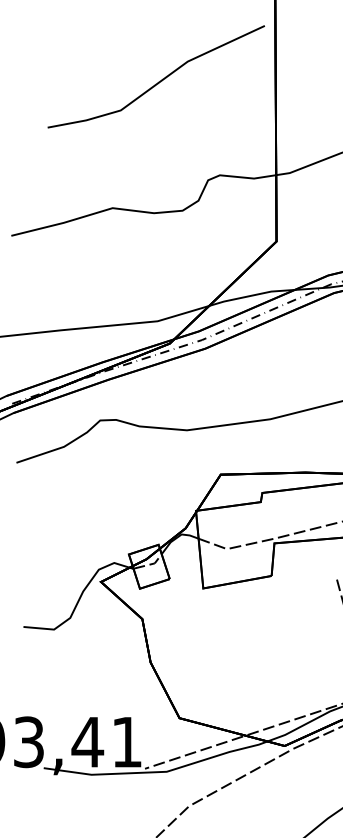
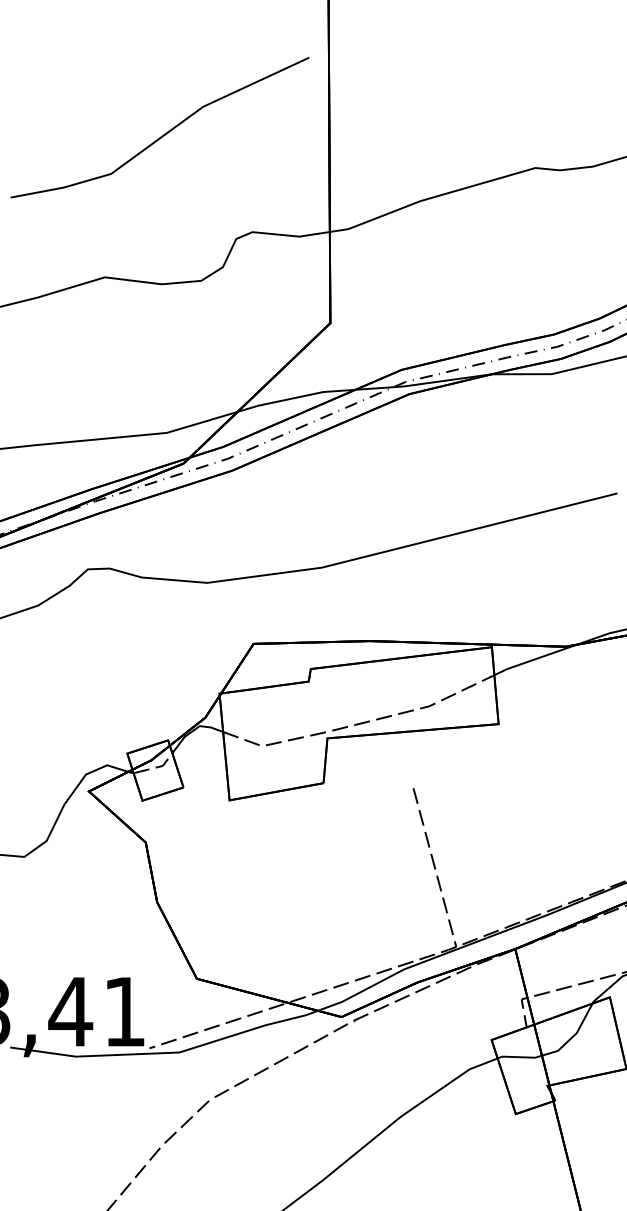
line: (159, 81) -> (164, 133), moved

